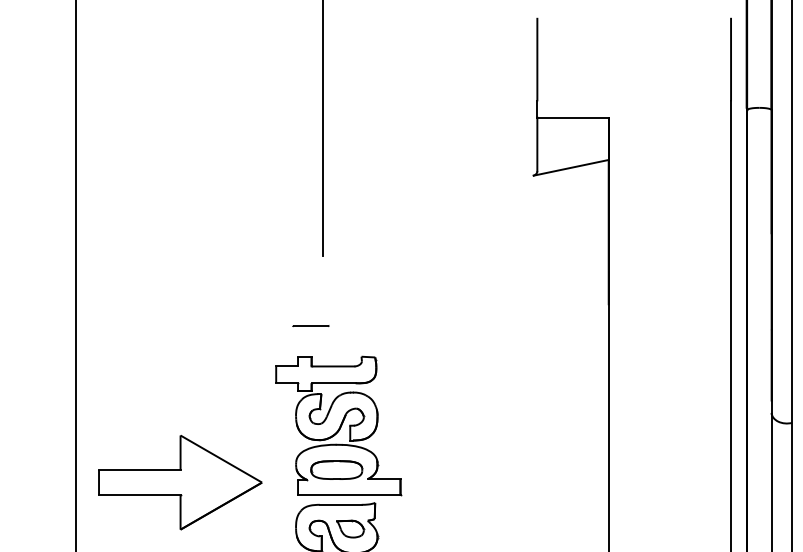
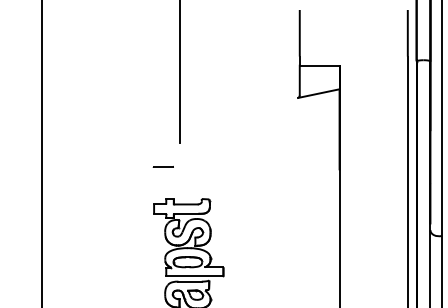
line: (309, 325) -> (162, 166), moved
part: (180, 483) -> (100, 269), removed

